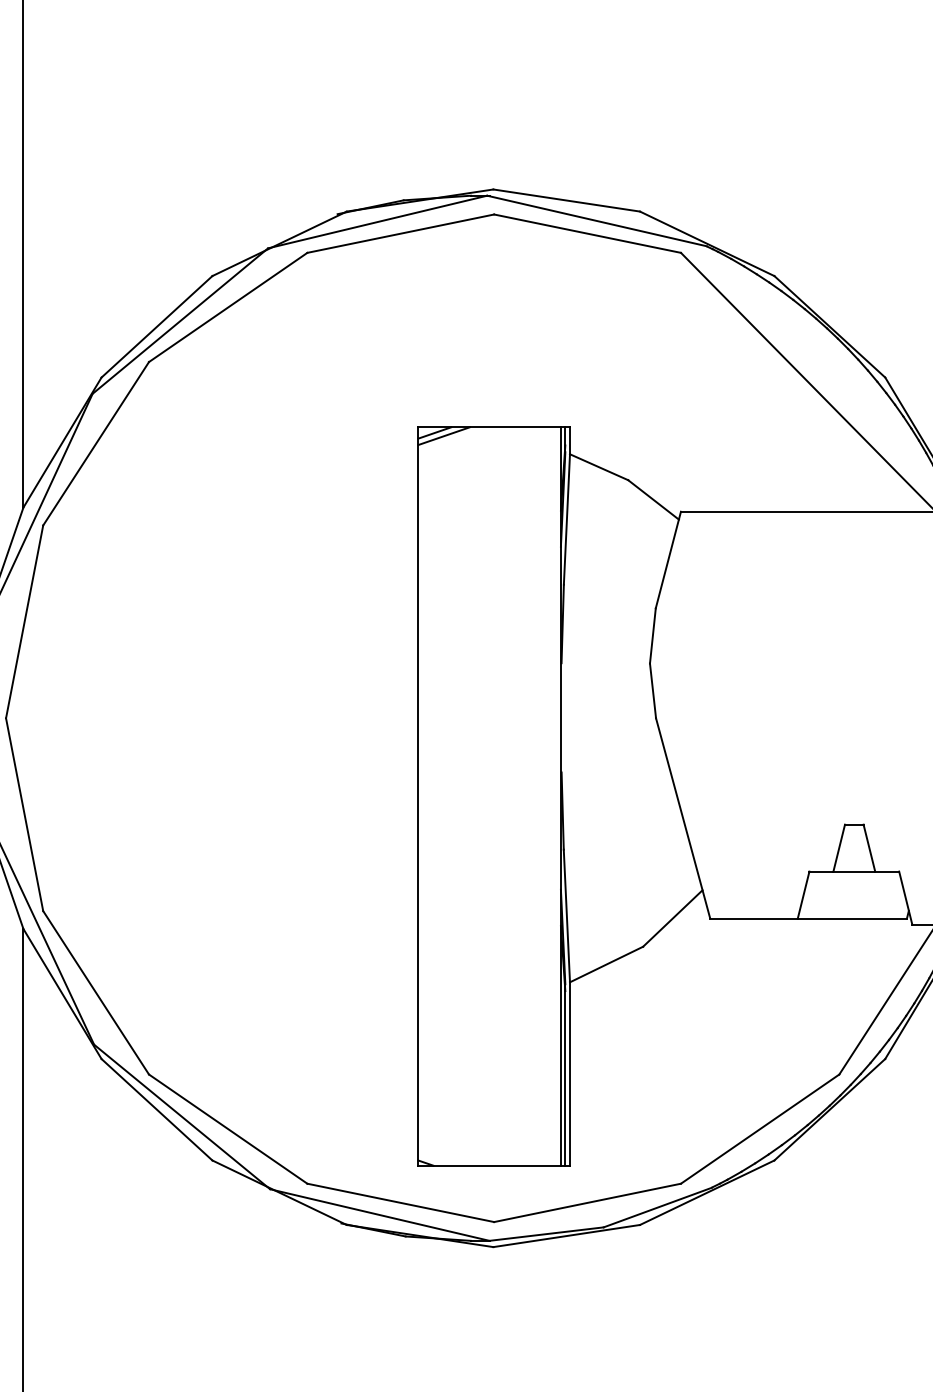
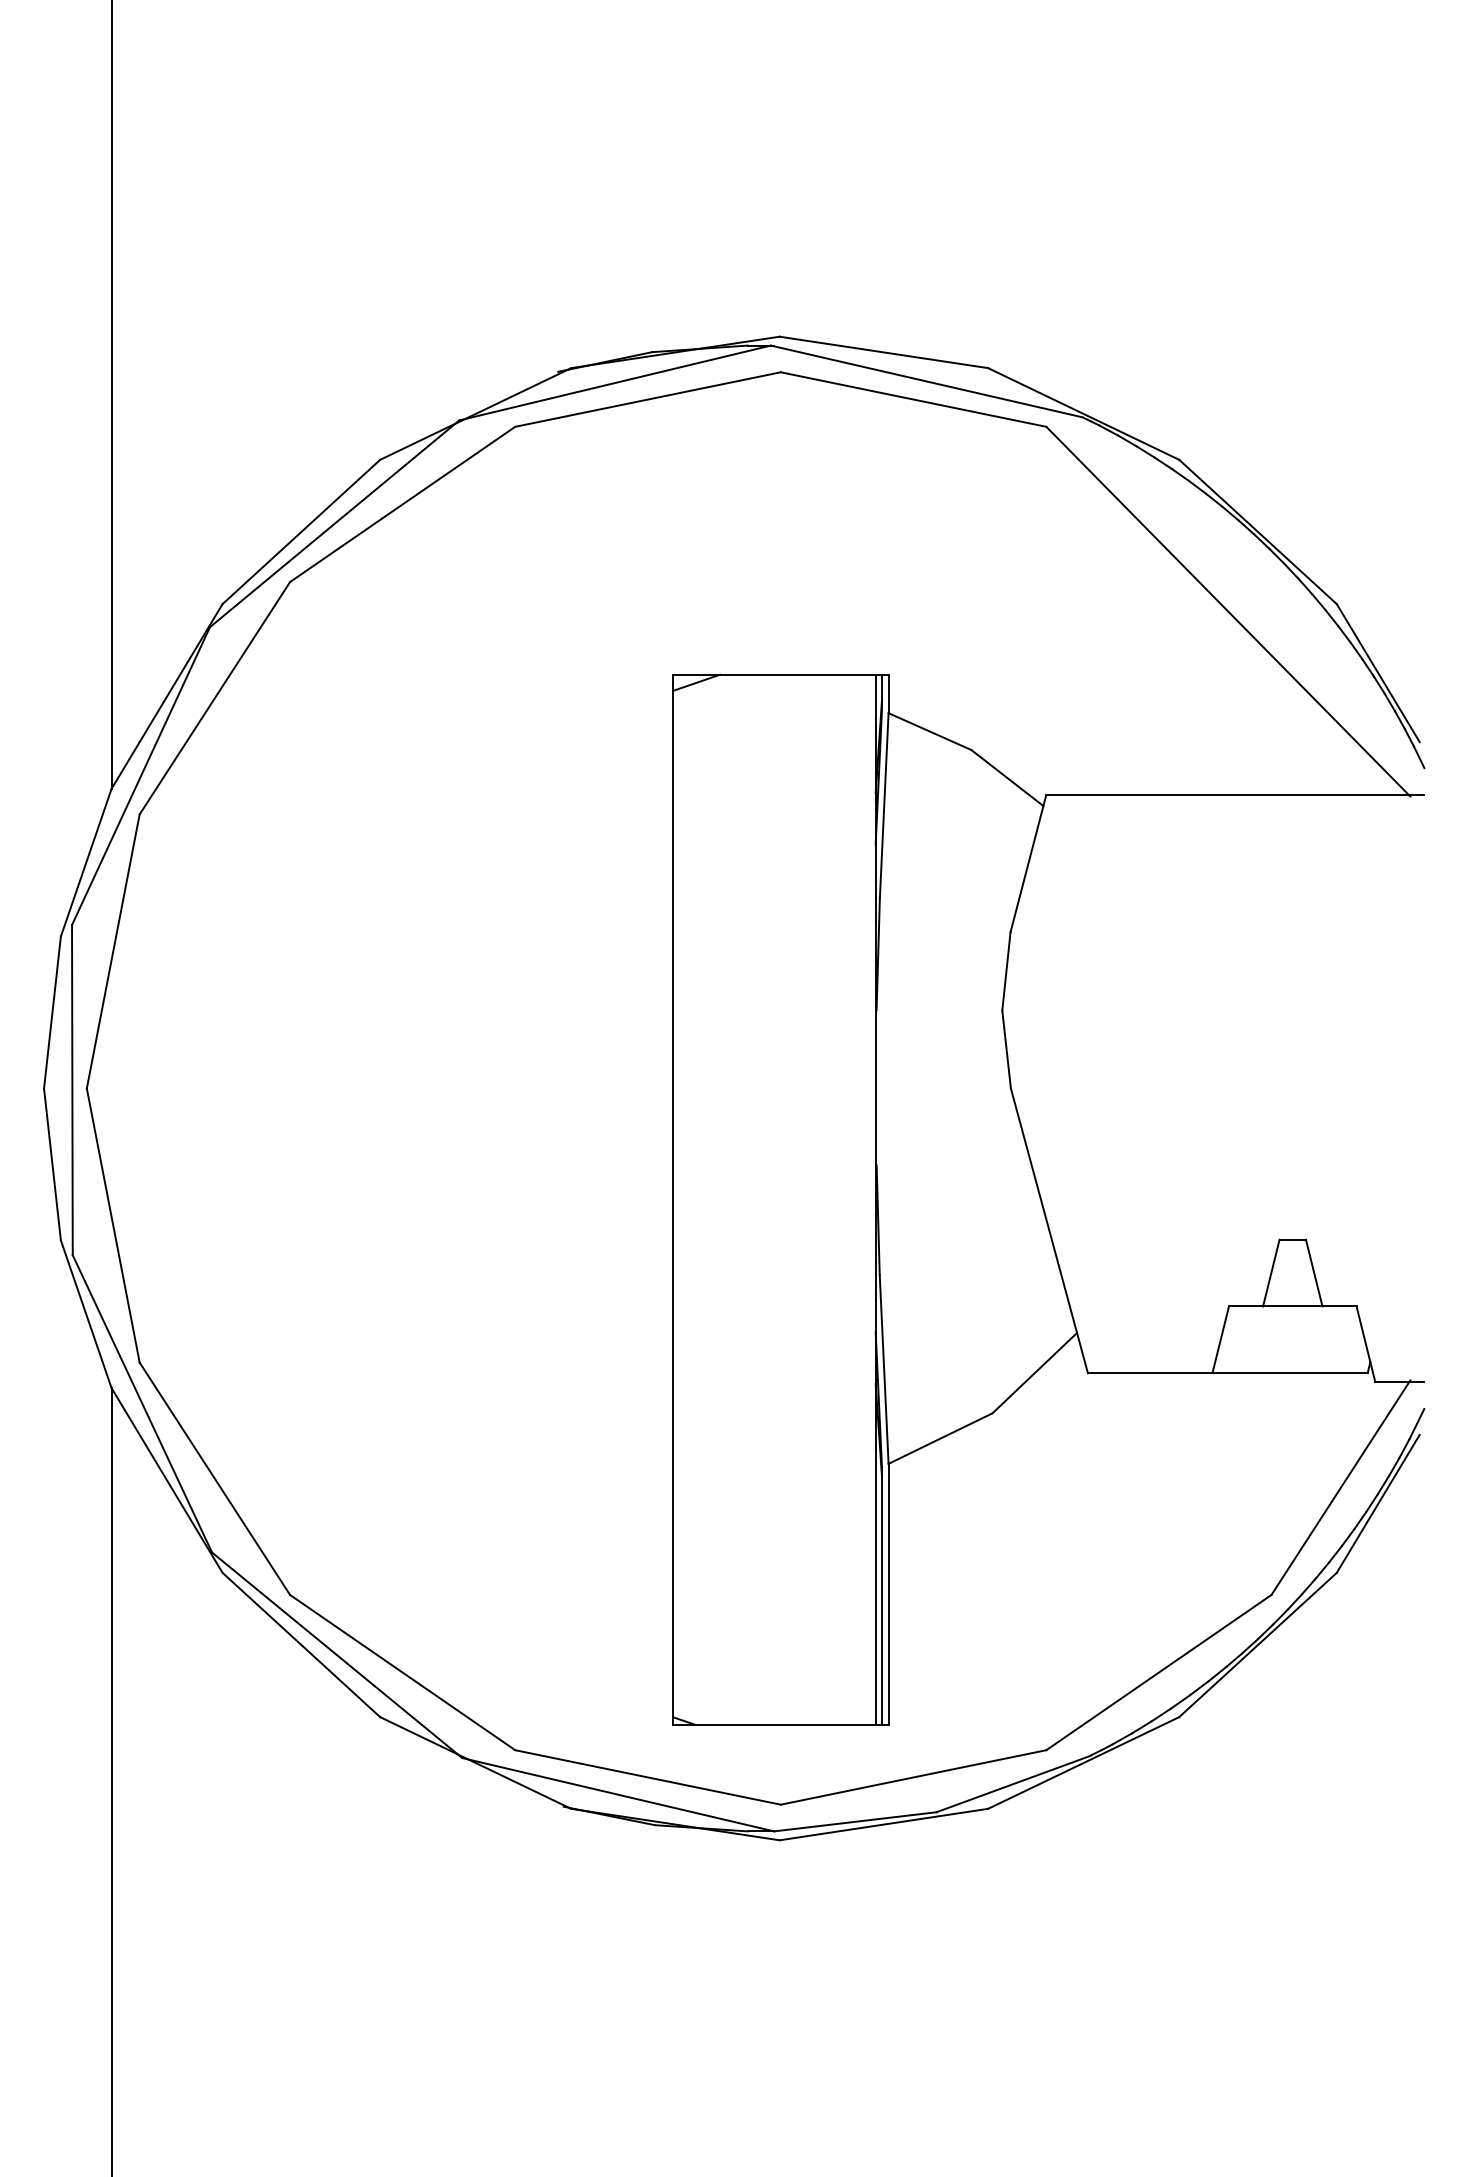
line: (444, 436) -> (709, 687), removed

